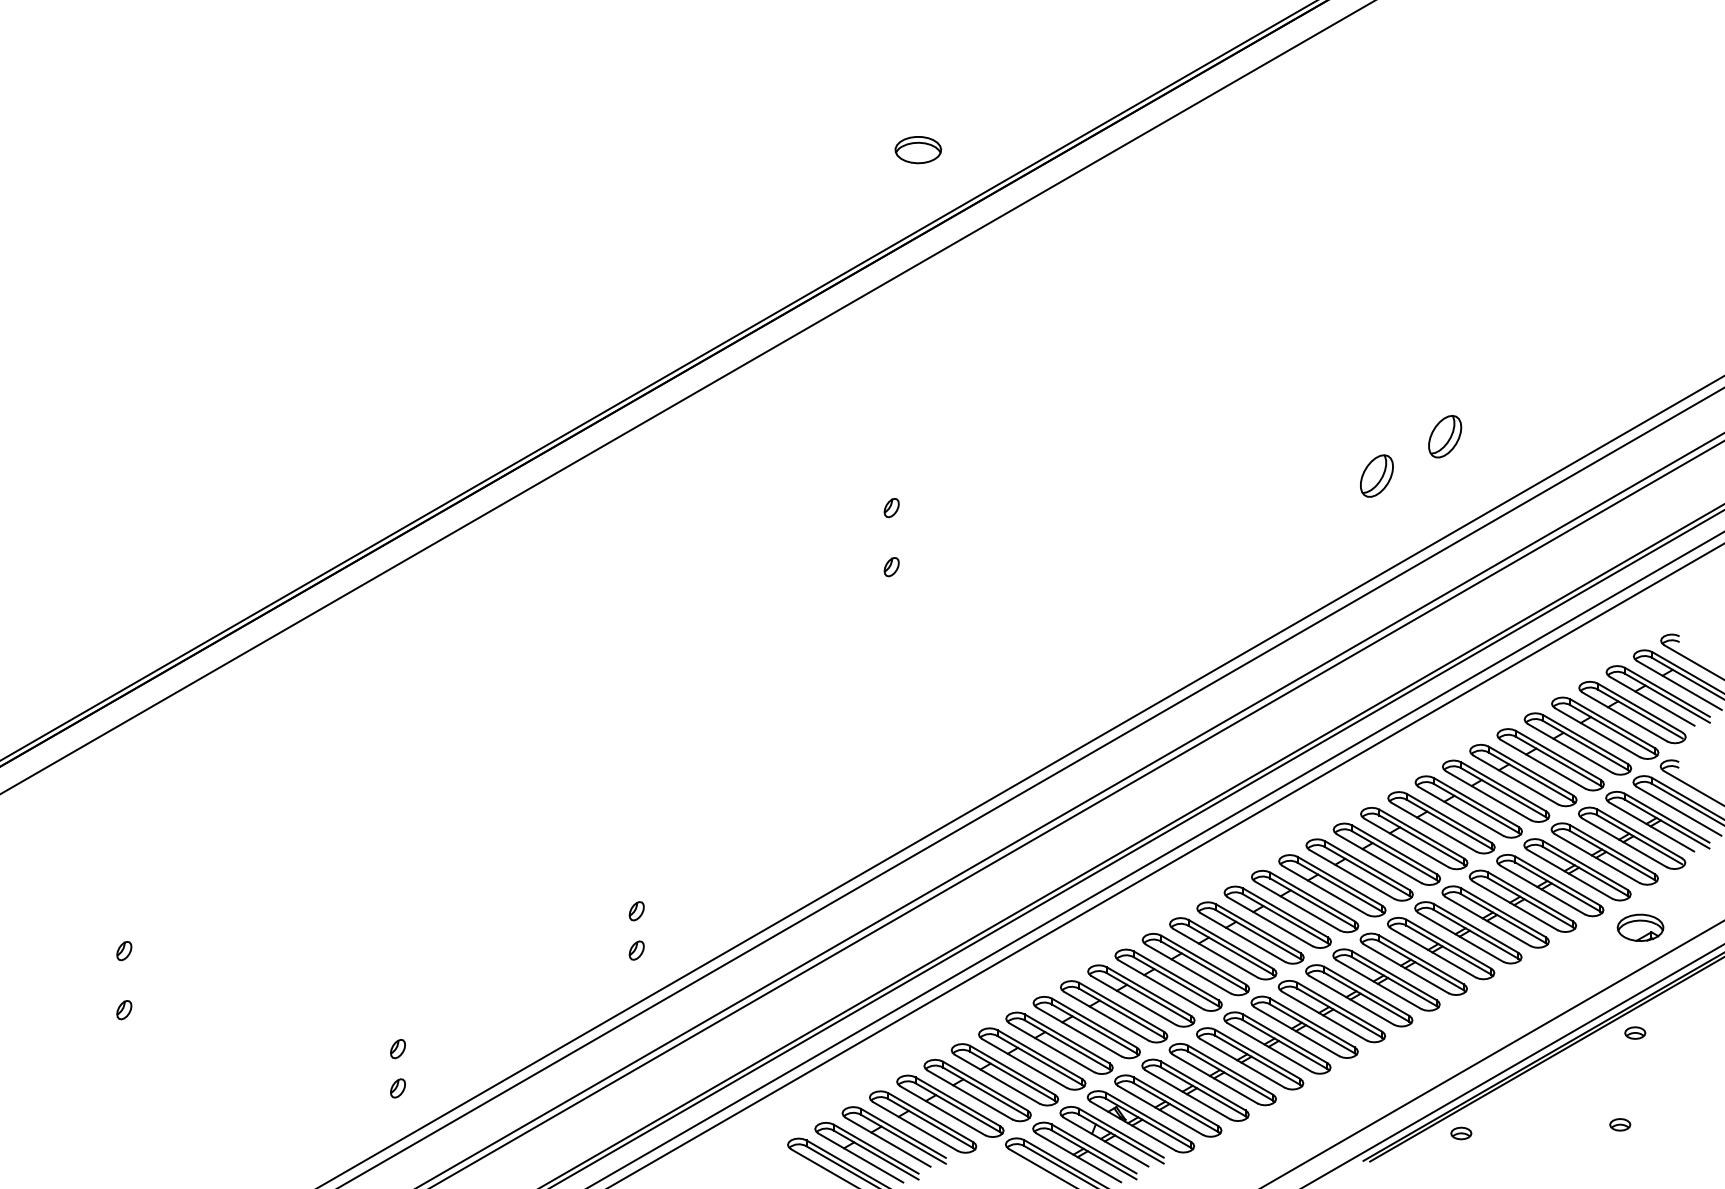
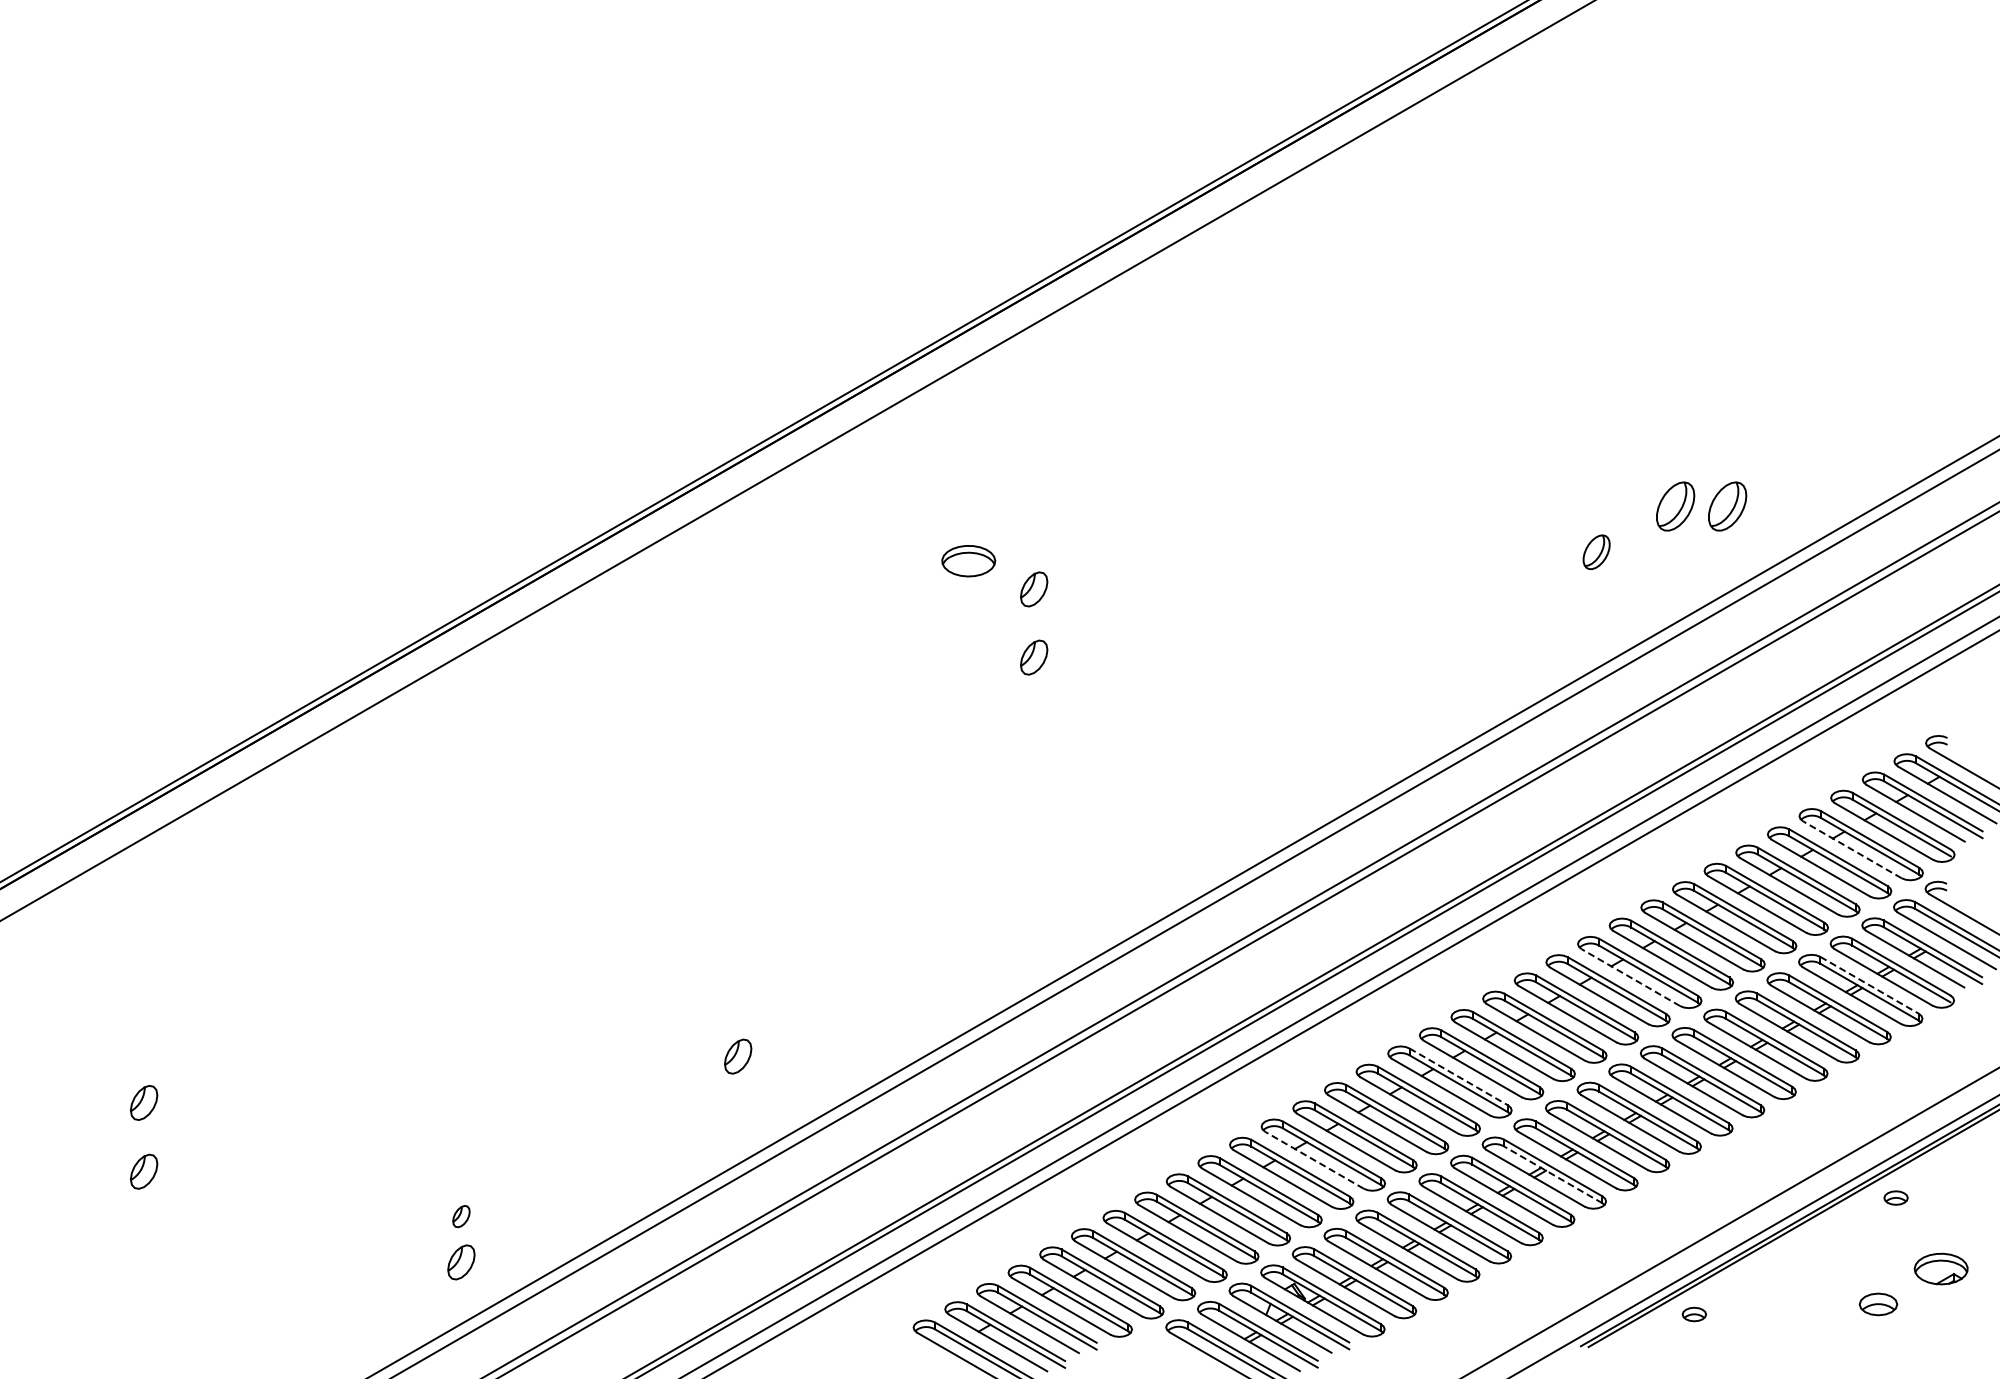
part: (918, 150) -> (968, 561), moved
part: (1489, 436) -> (1727, 506), added
part: (1376, 476) -> (1596, 552), size x0.7
part: (891, 507) -> (1033, 588), size x1.6
part: (891, 566) -> (1033, 657), size x1.6
line: (1597, 732) -> (1852, 849), solid -> dashed
line: (1406, 842) -> (1630, 977), solid -> dashed
line: (1612, 849) -> (1869, 985), solid -> dashed
part: (636, 911) -> (738, 1056), size x1.6
part: (1639, 927) -> (1940, 1268), moved
line: (1257, 928) -> (1458, 1076), solid -> dashed
part: (636, 949) -> (738, 1101), removed
part: (123, 950) -> (143, 1102), size x1.6
line: (1133, 1000) -> (1314, 1160), solid -> dashed
part: (123, 1009) -> (143, 1170), size x1.6
line: (1339, 1012) -> (1553, 1174), solid -> dashed
part: (398, 1087) -> (461, 1261), size x1.6
part: (1620, 1124) -> (1878, 1304), size x1.6

